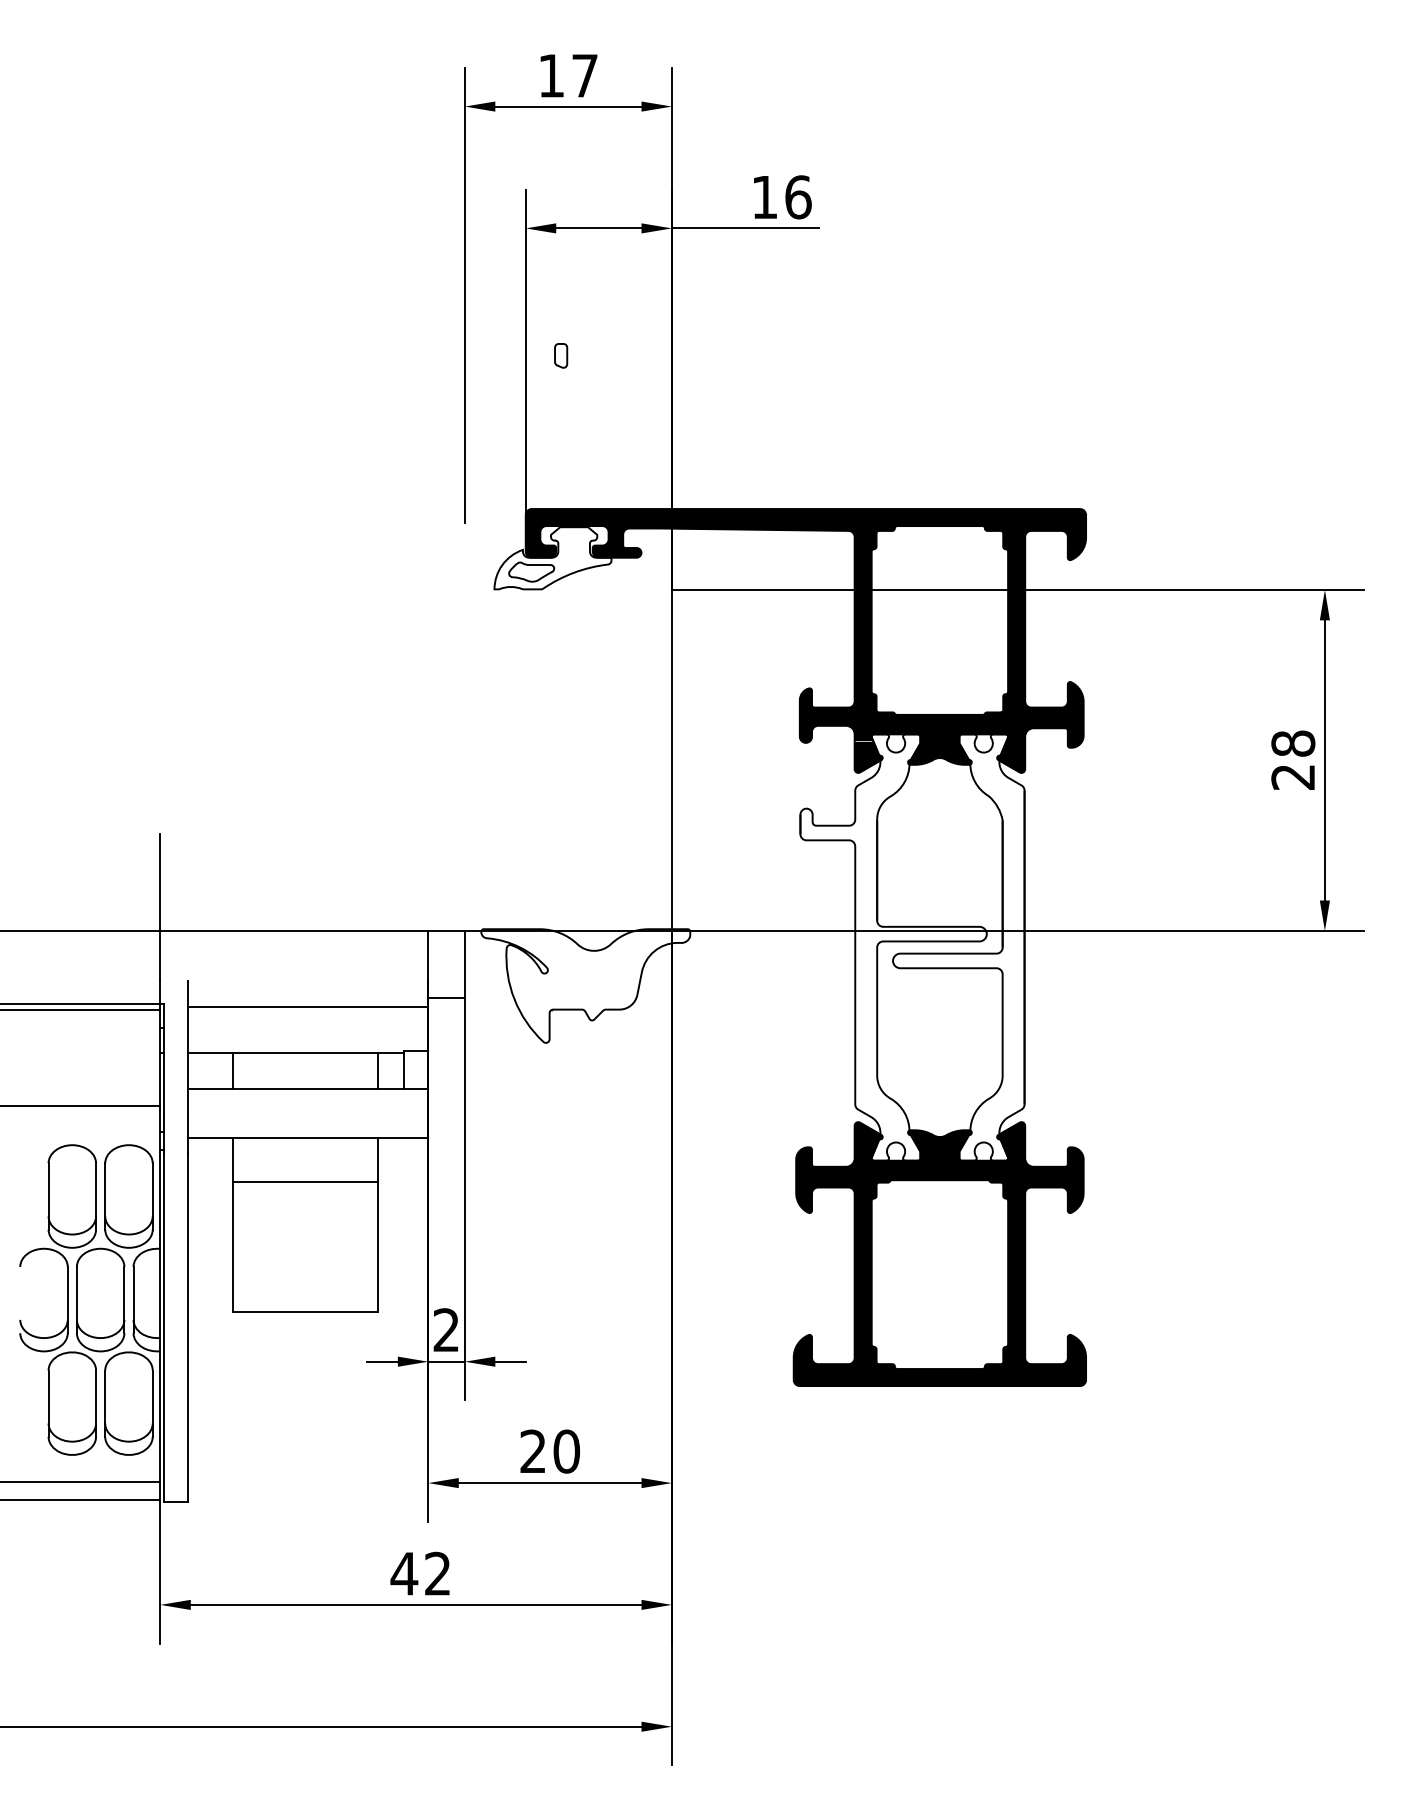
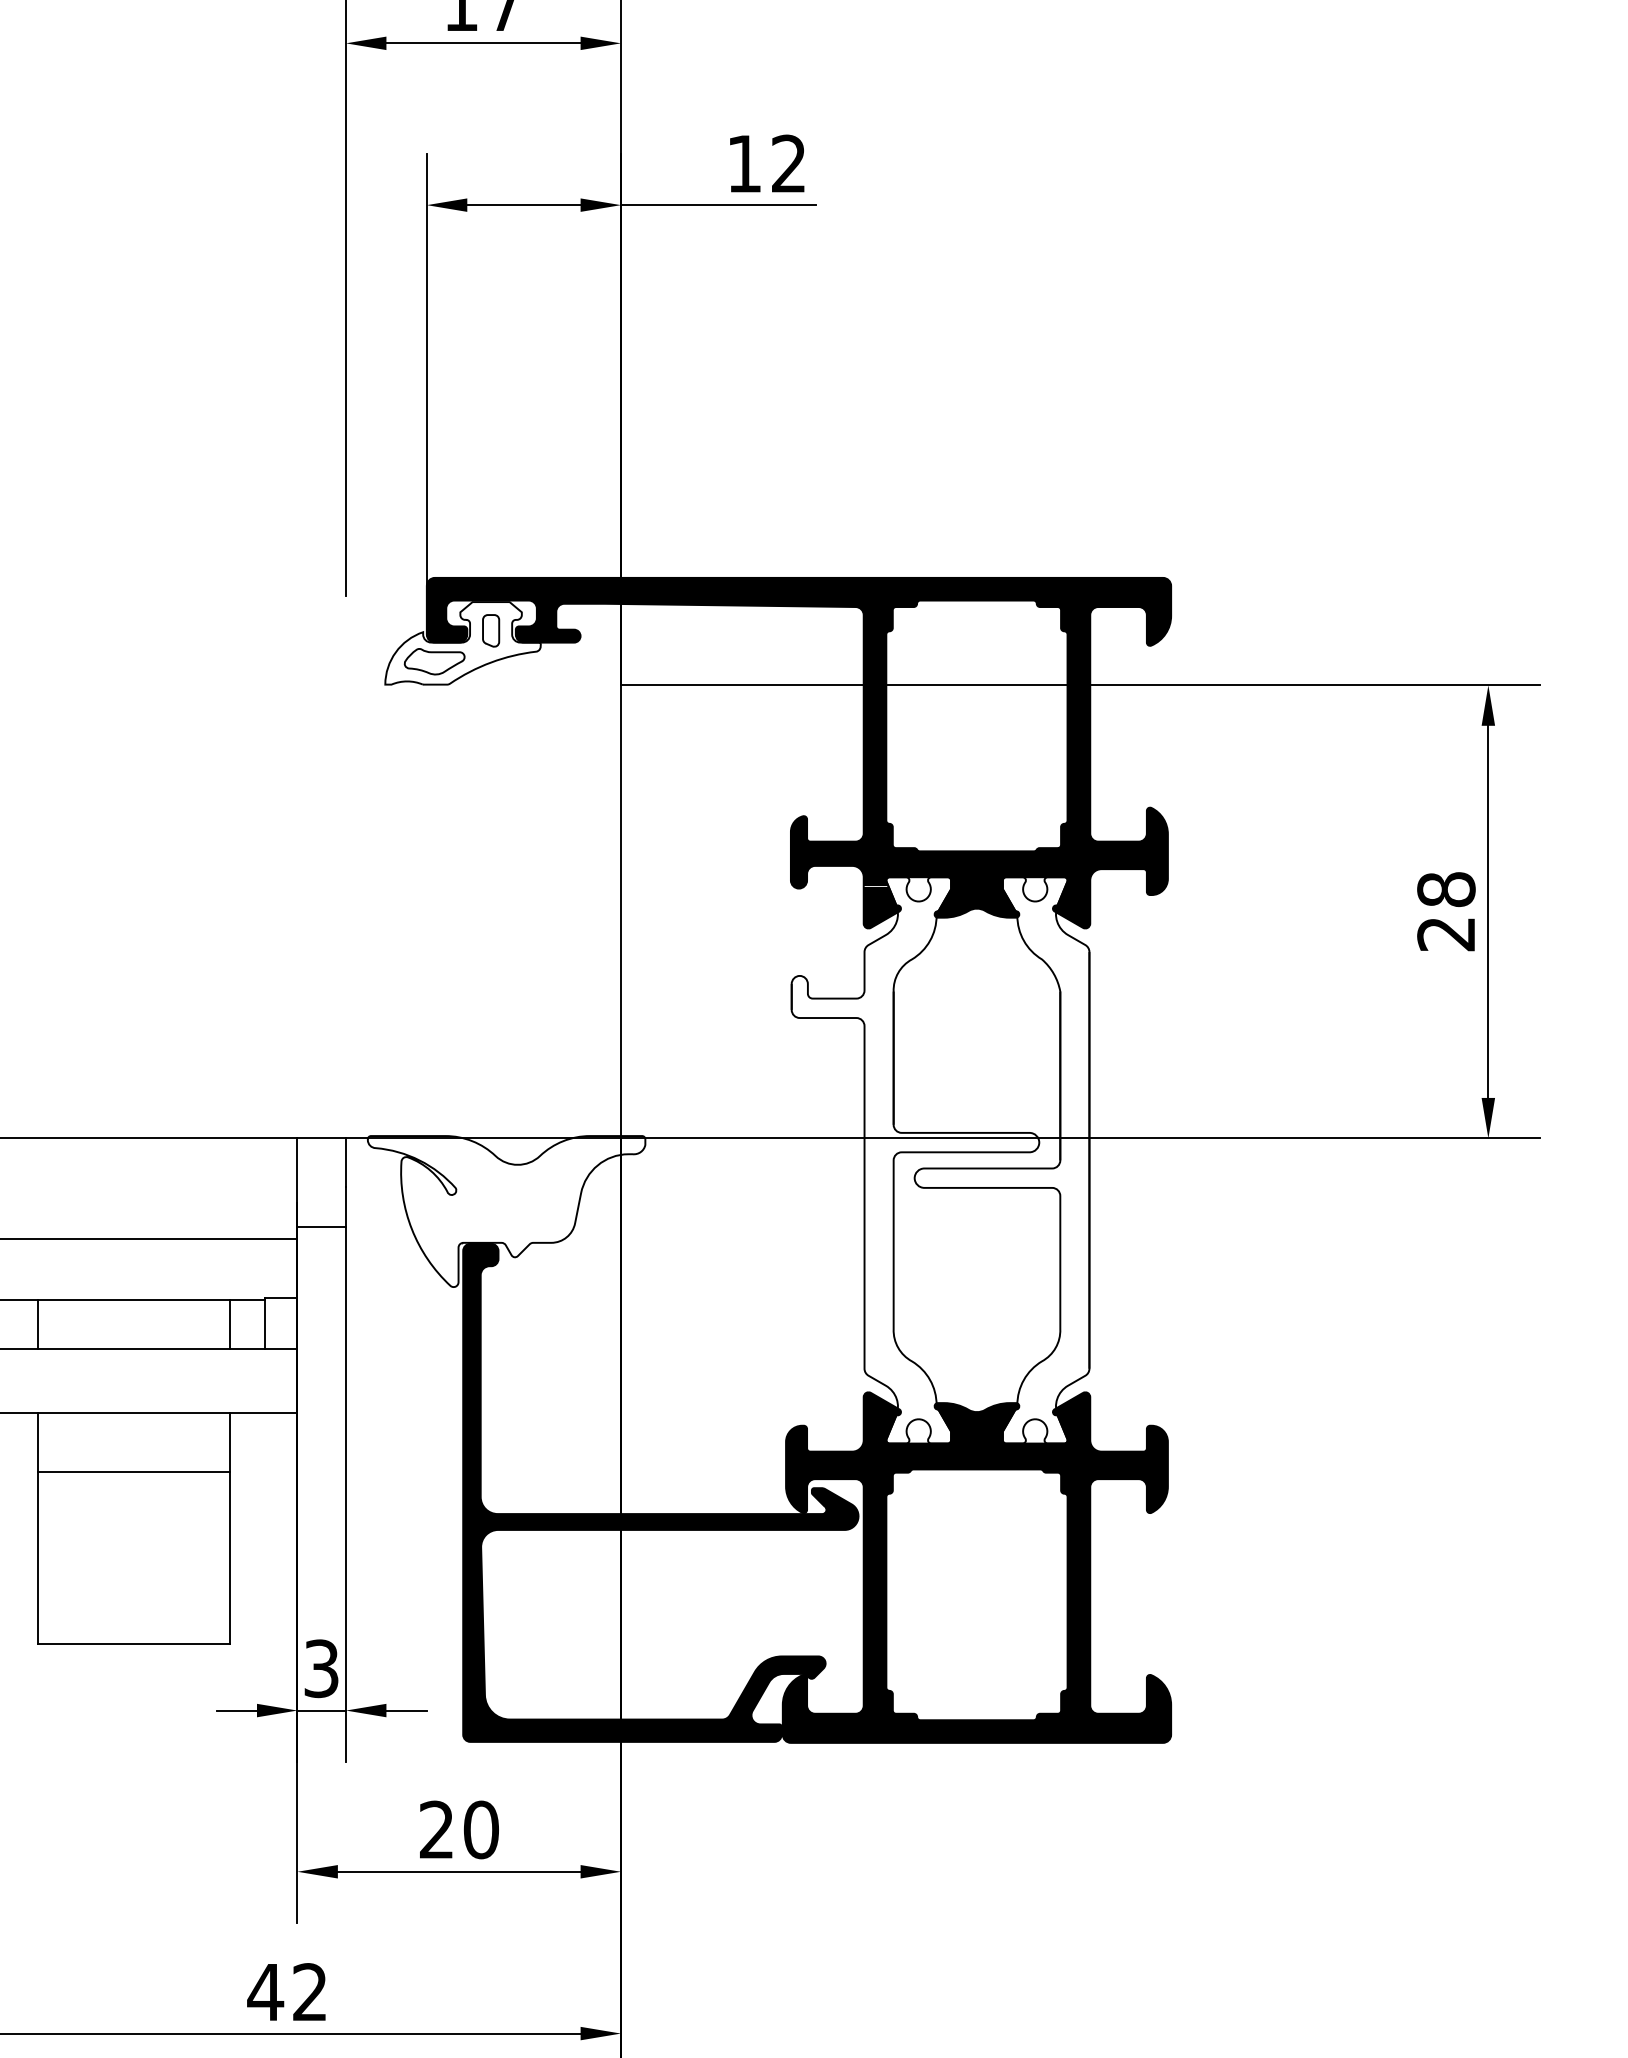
text: (798, 197) -> (789, 164), 16 -> 12
part: (561, 355) -> (491, 630), moved
fill: (701, 1197) -> (660, 1492), added
text: (446, 1330) -> (321, 1669), 2 -> 3

